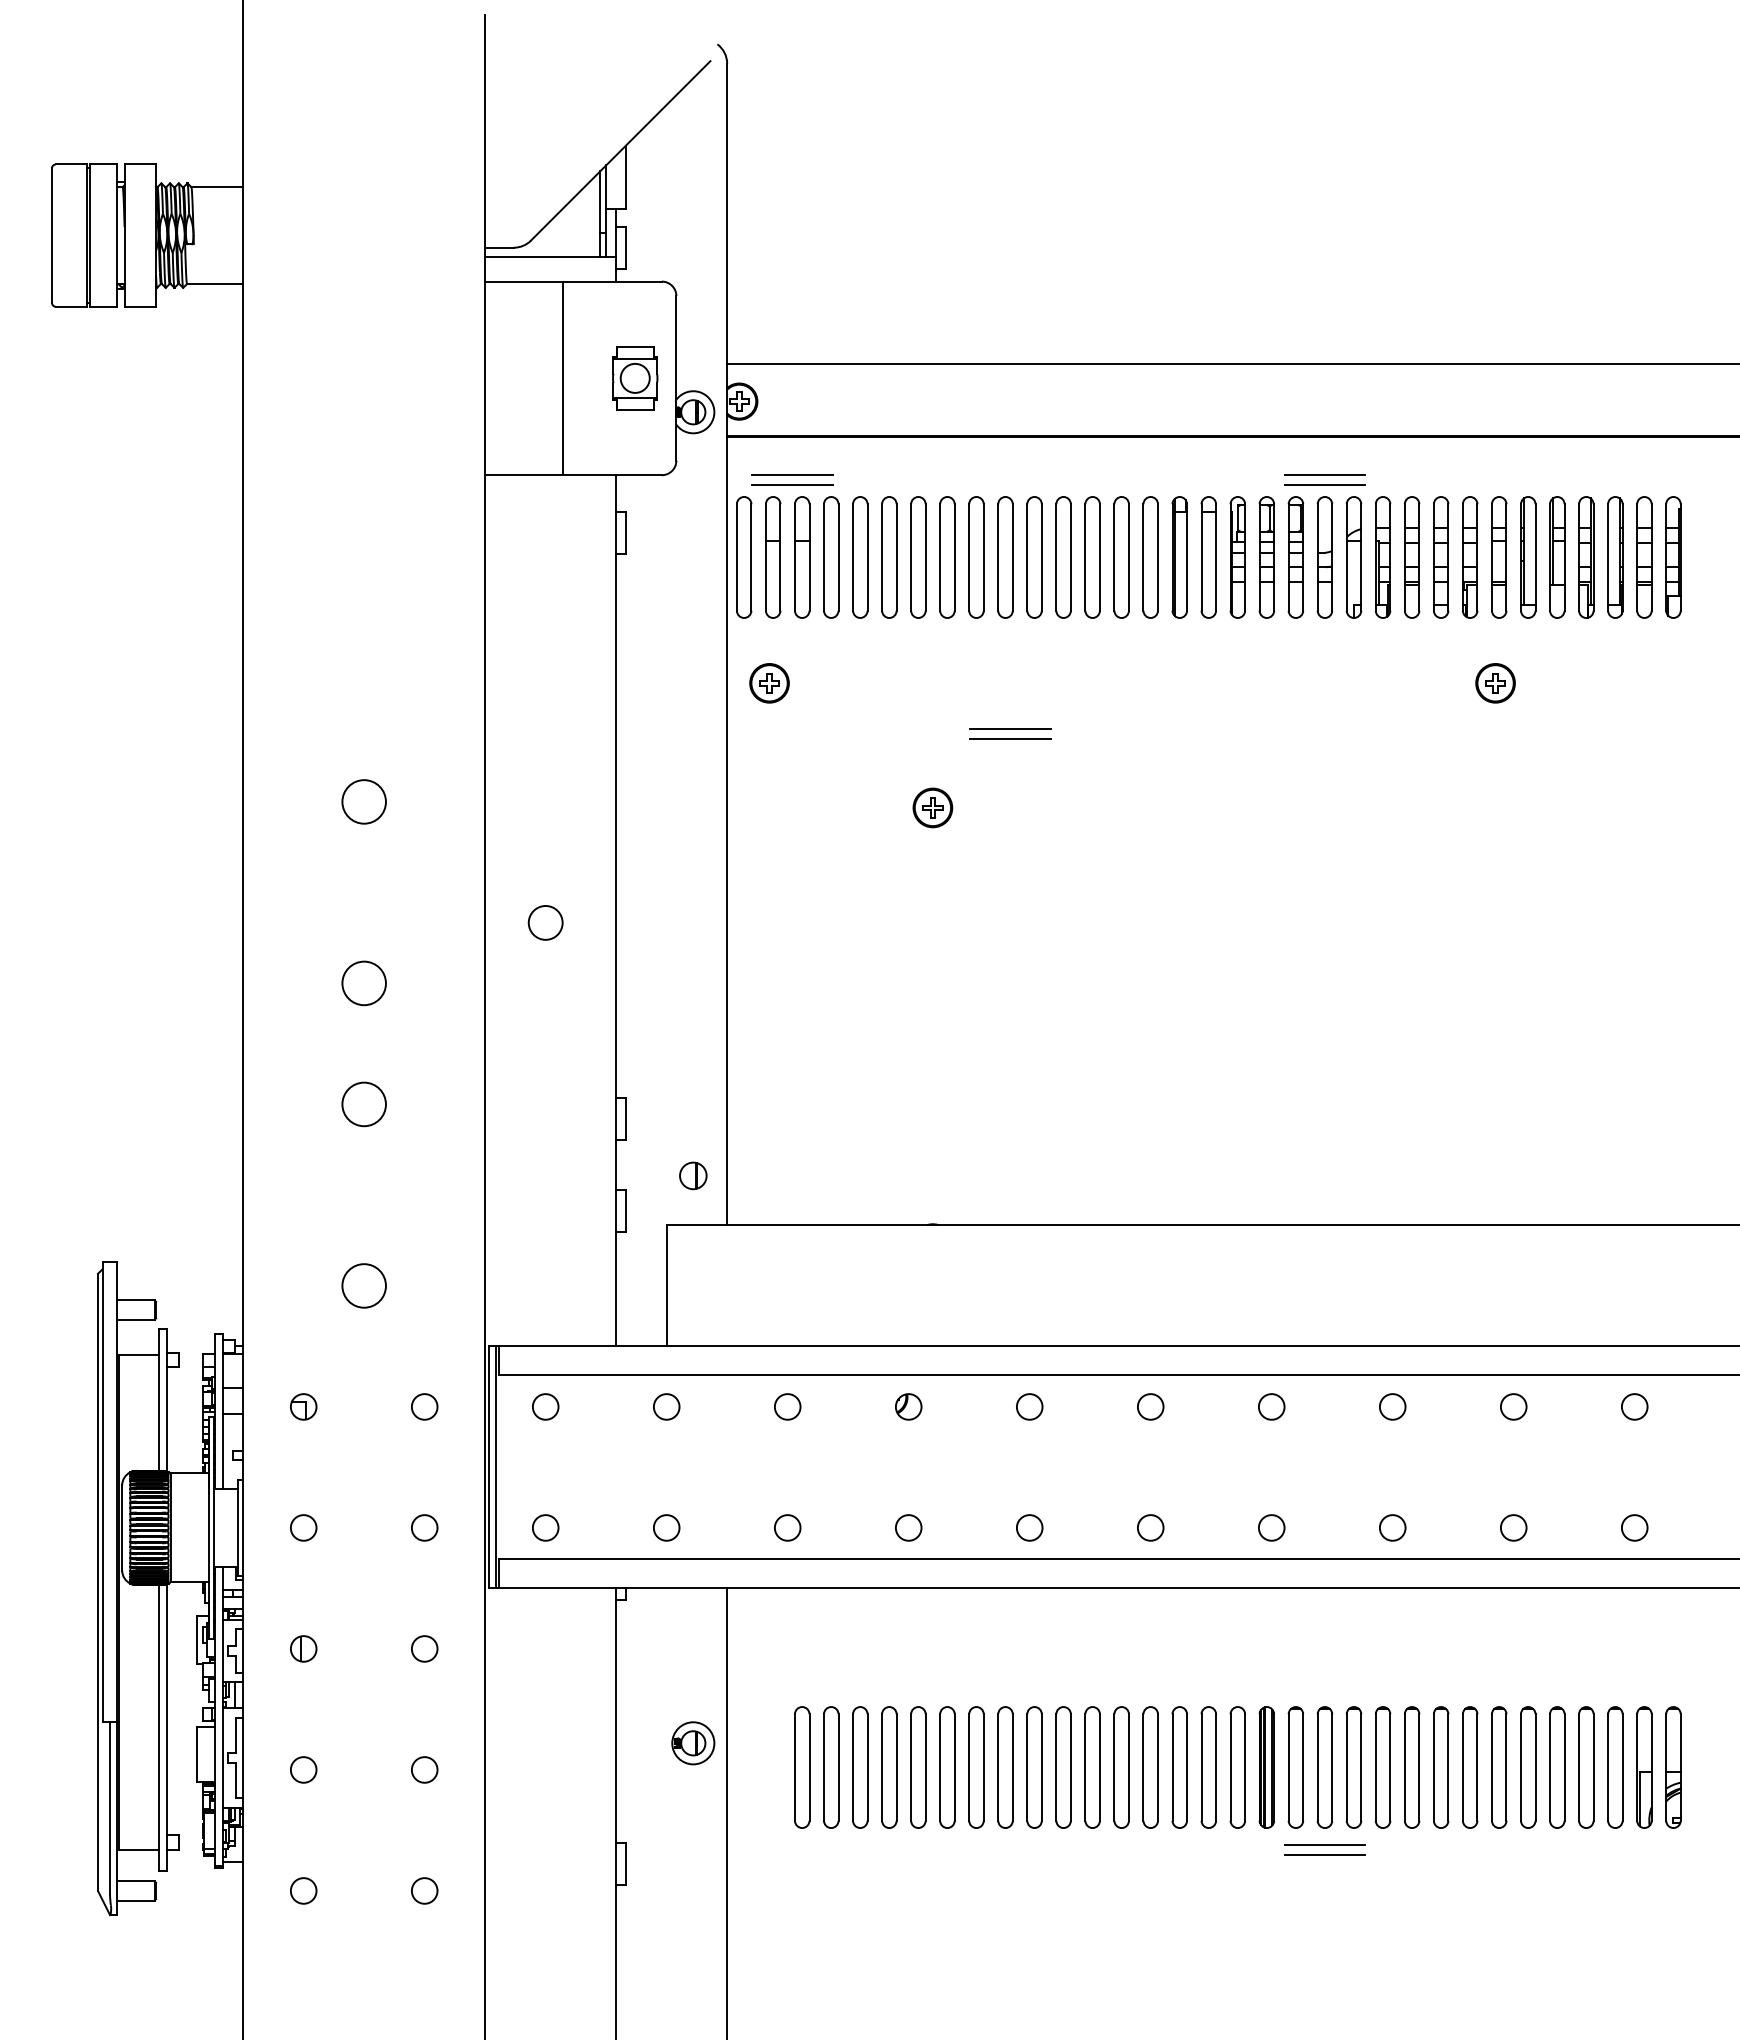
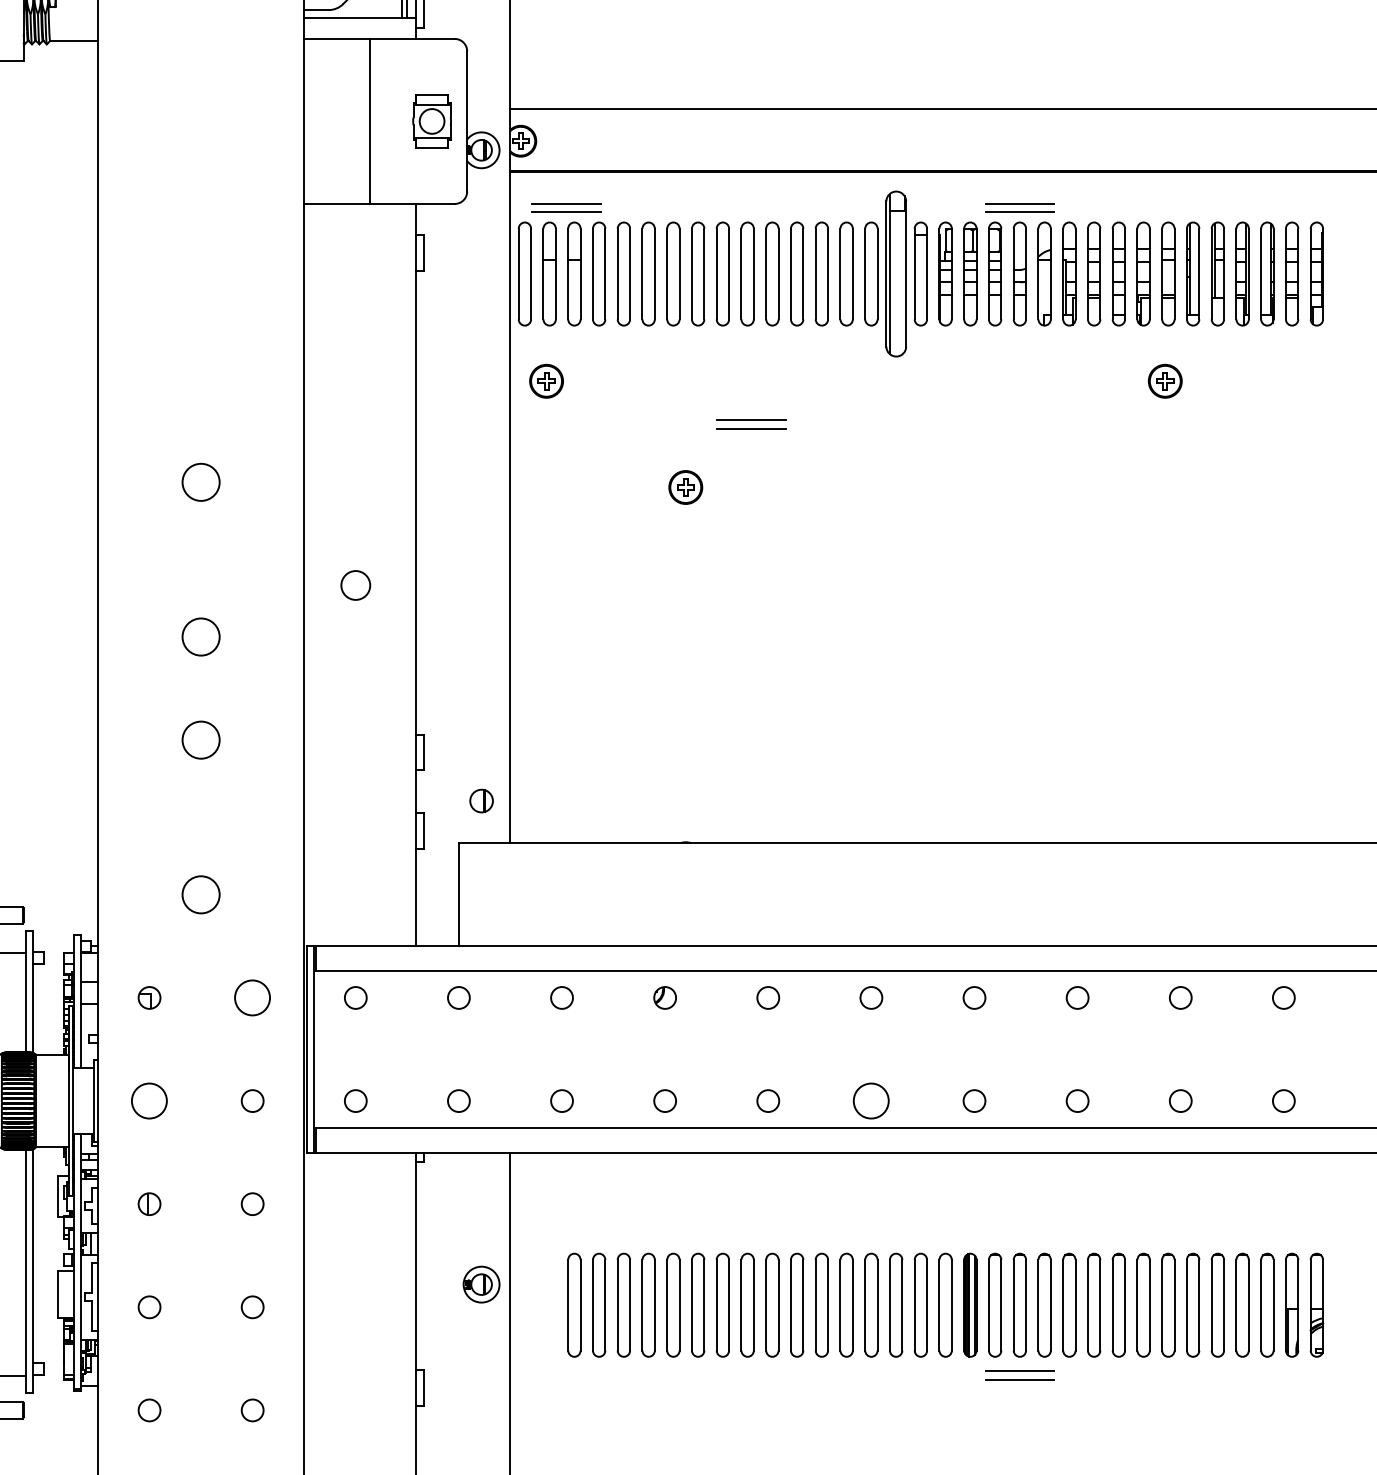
part: (1179, 557) -> (895, 274), size x1.6
circle: (424, 1406) -> (252, 997), size x1.6
circle: (303, 1527) -> (149, 1100), size x1.6
circle: (1150, 1527) -> (871, 1100), size x1.6

